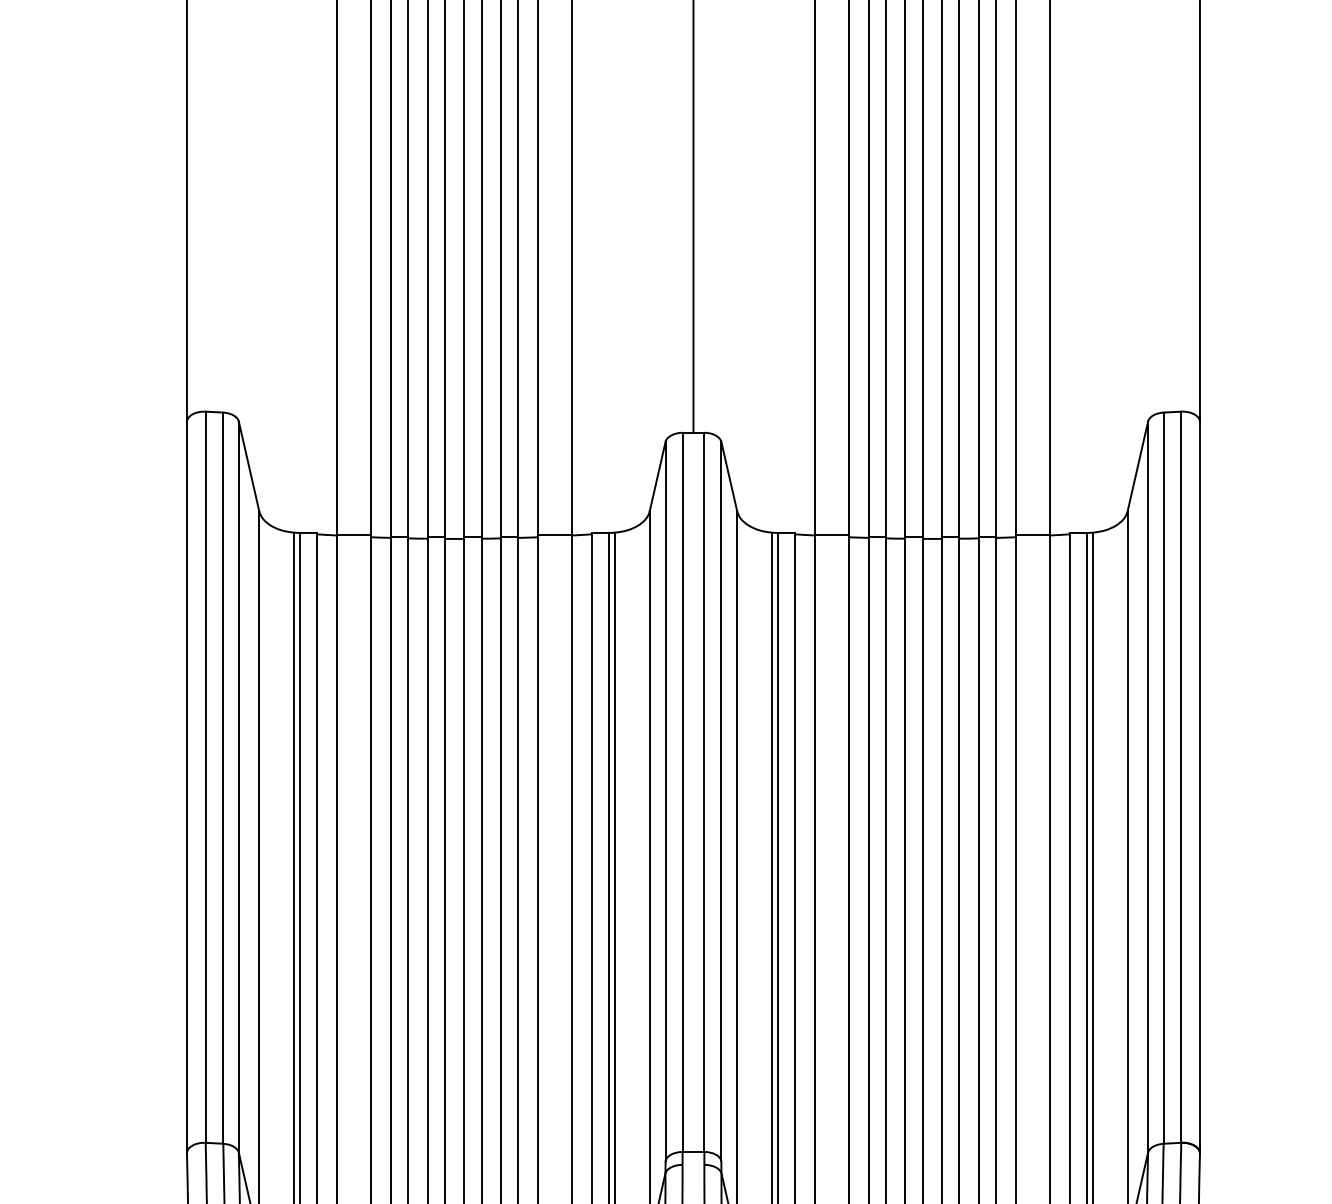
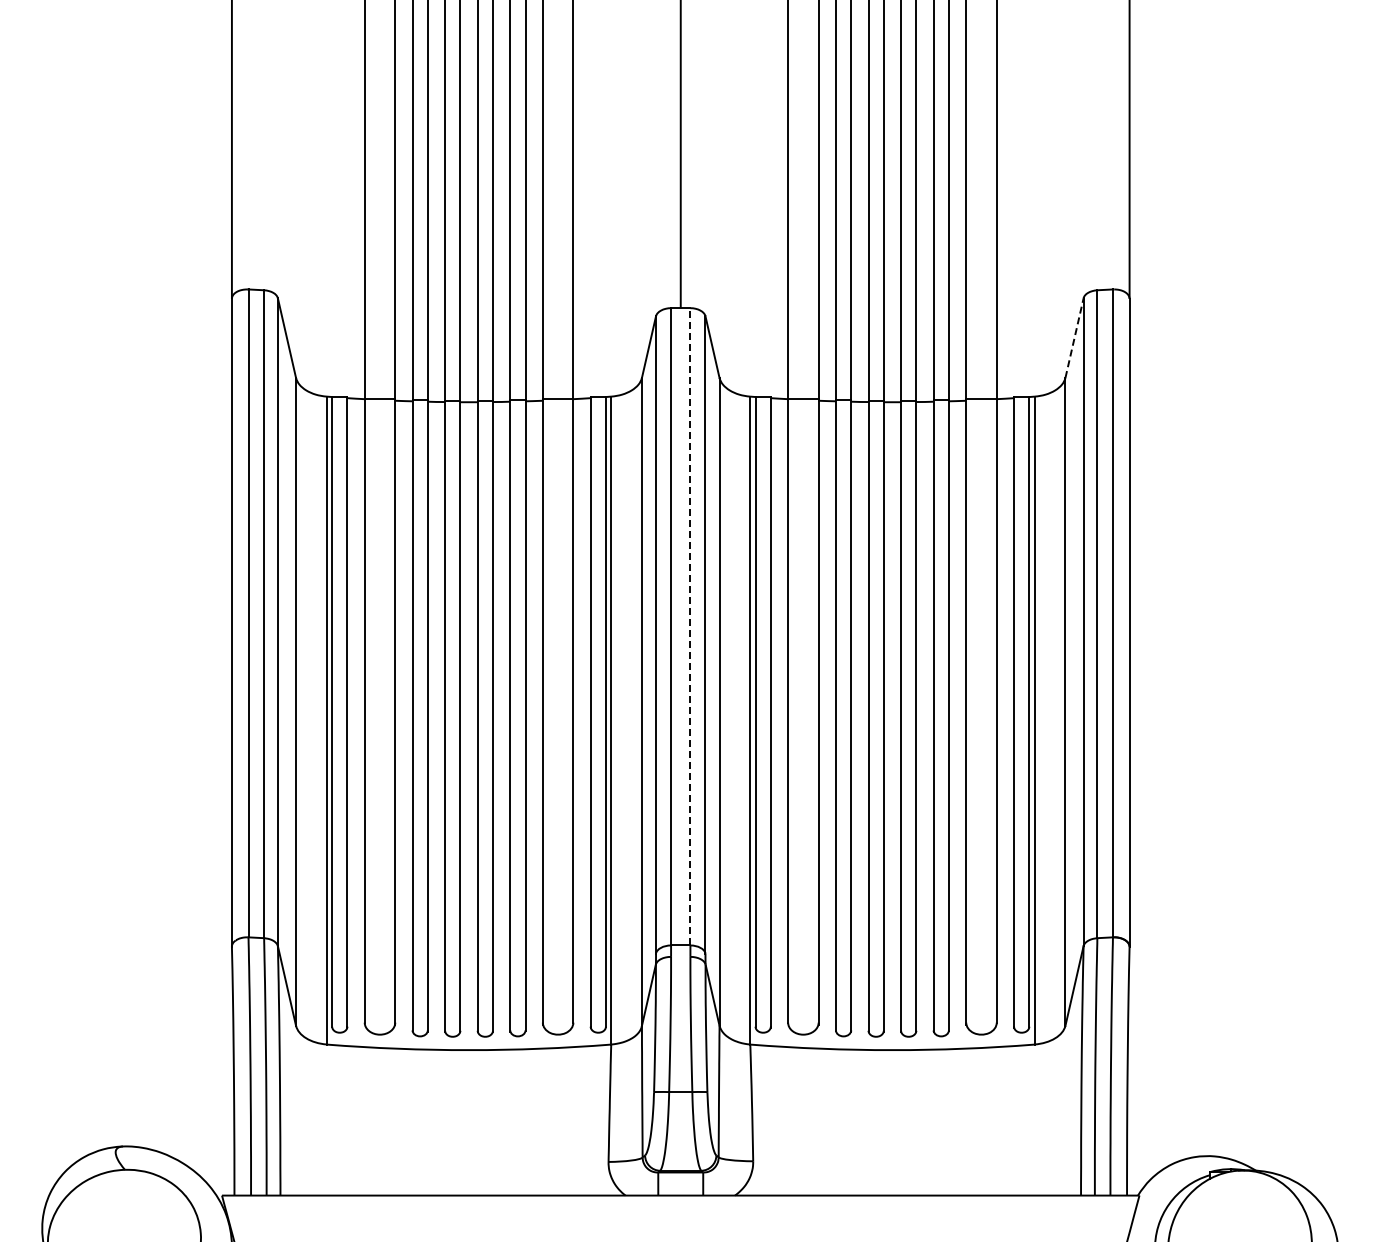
line: (1137, 467) -> (1074, 338), solid -> dashed
line: (704, 792) -> (690, 626), solid -> dashed

